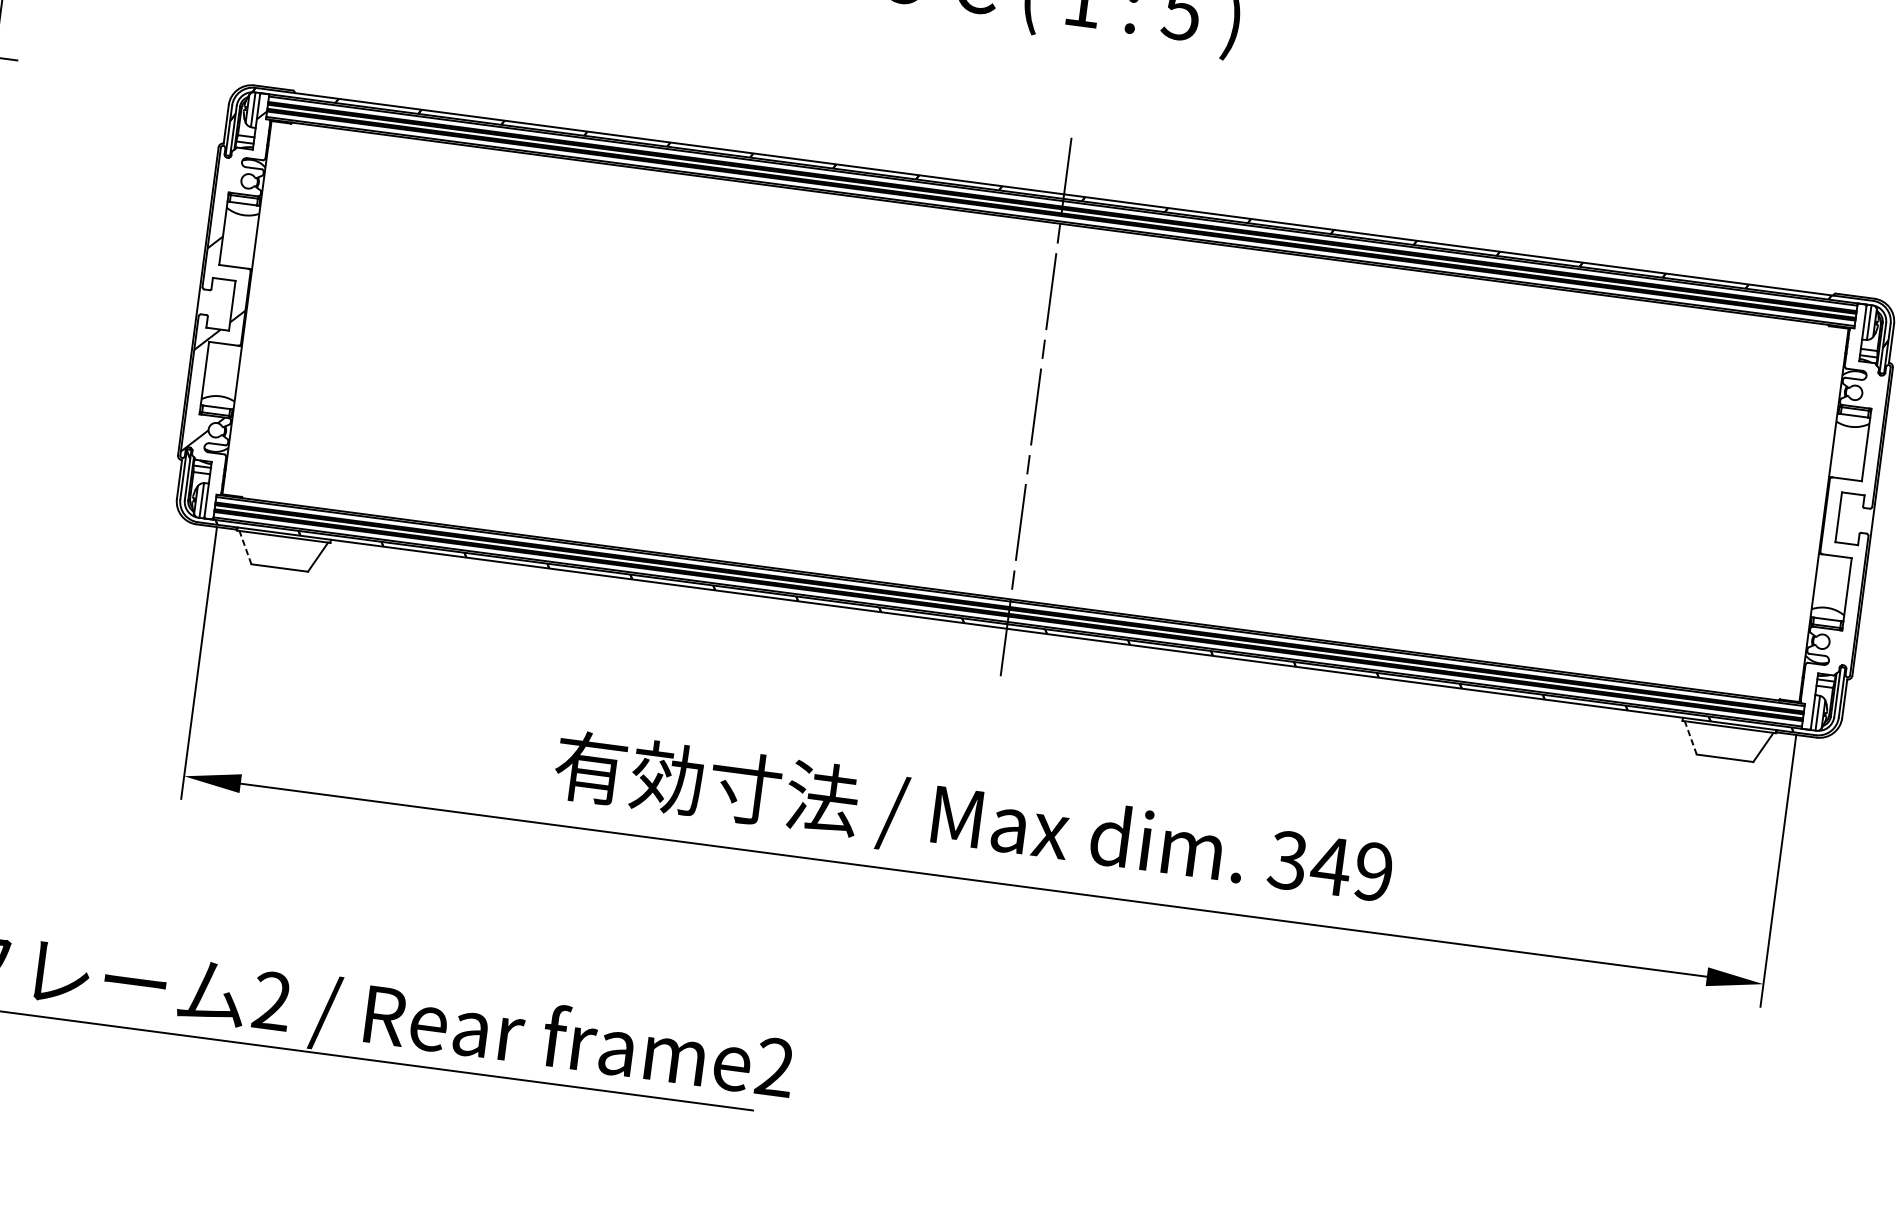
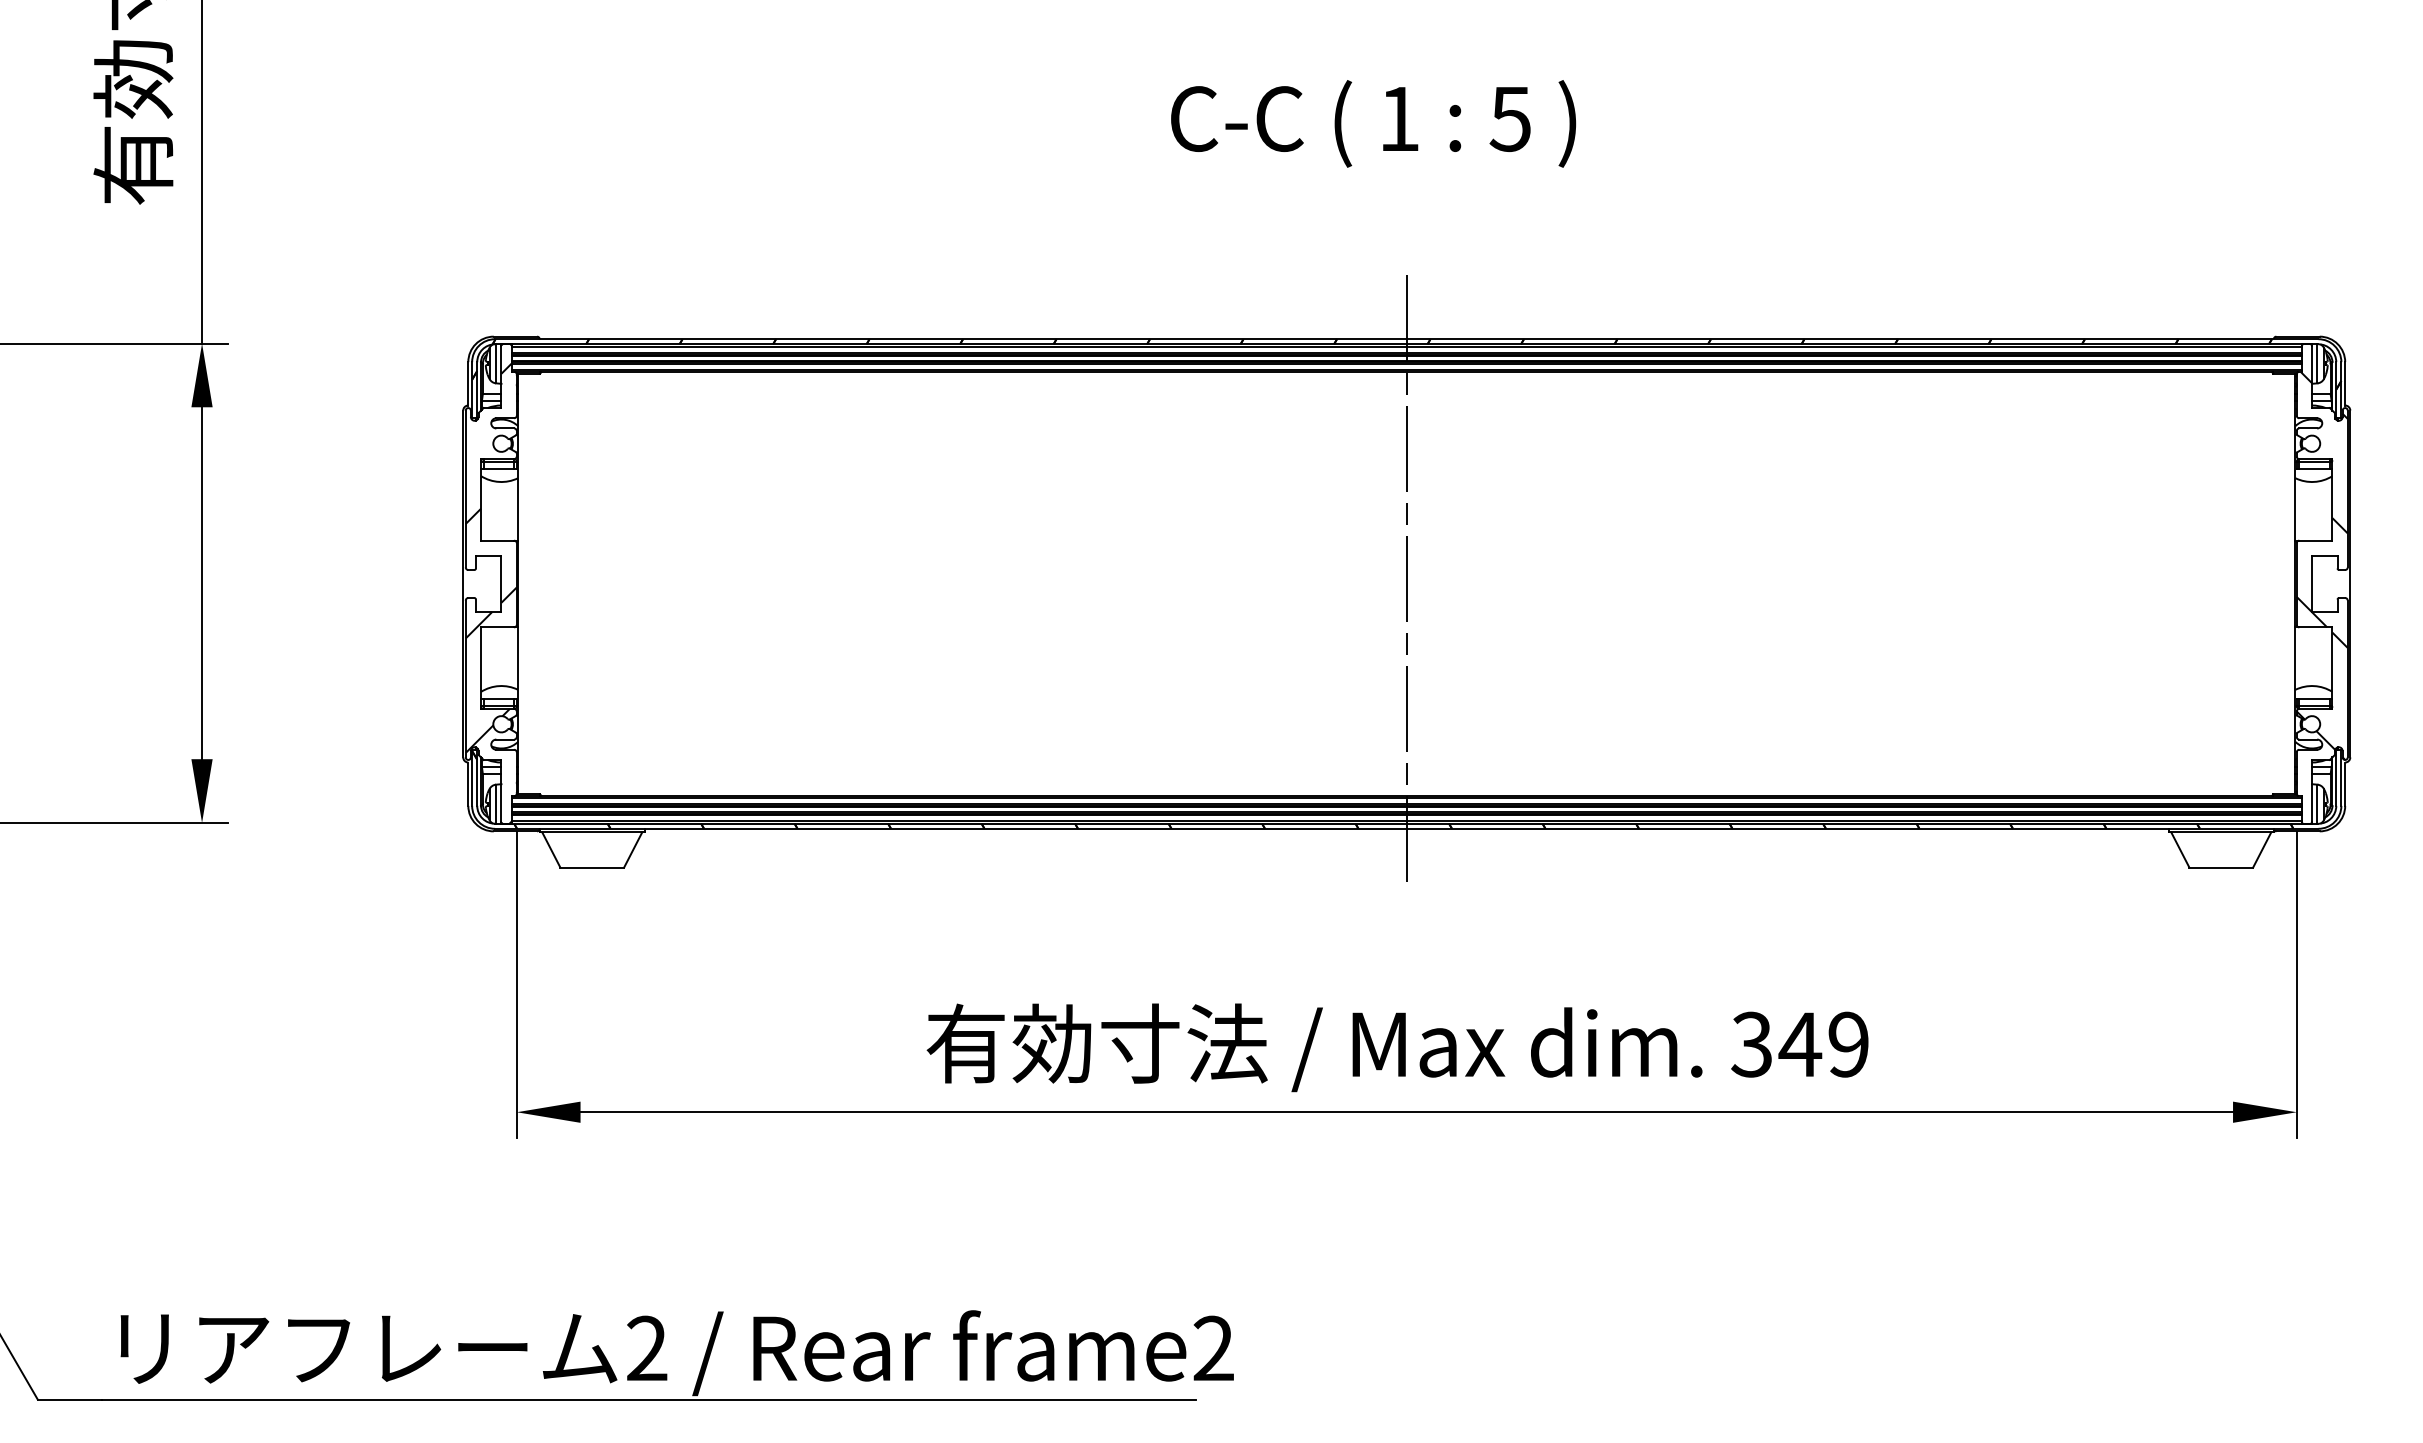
hatch: (1849, 501) -> (2321, 565), added
line: (245, 547) -> (551, 849), dashed -> solid
line: (1690, 737) -> (2180, 849), dashed -> solid

